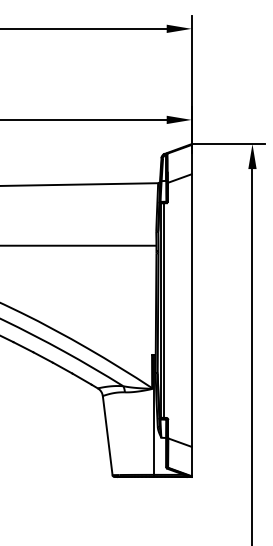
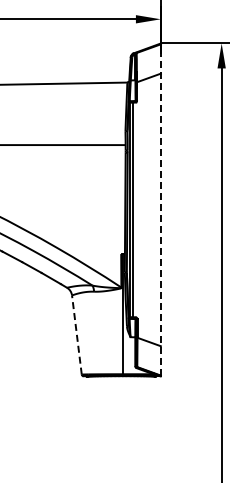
line: (191, 310) -> (160, 209), solid -> dashed
line: (107, 435) -> (76, 334), solid -> dashed

